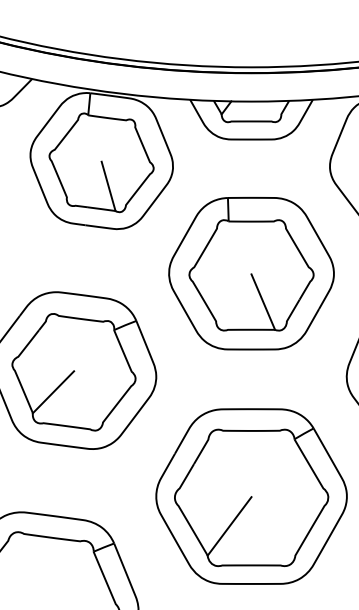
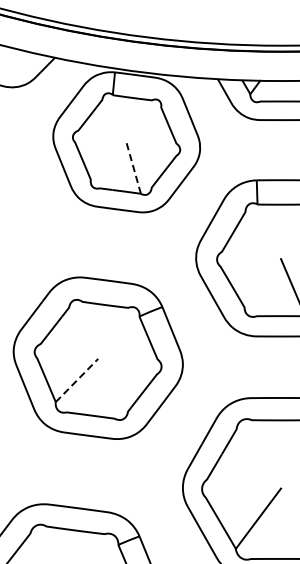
line: (108, 186) -> (133, 168), solid -> dashed
line: (53, 391) -> (76, 379), solid -> dashed

